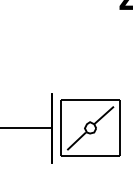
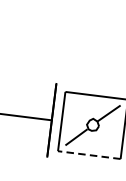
line: (90, 156) -> (89, 155), solid -> dashed

